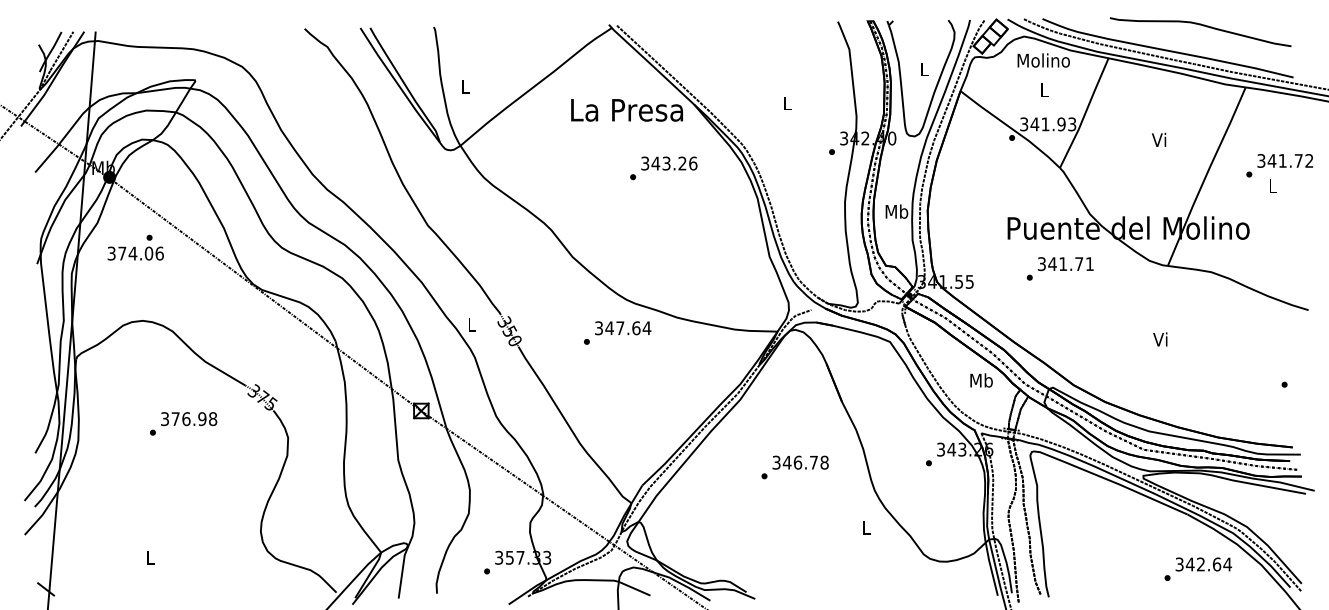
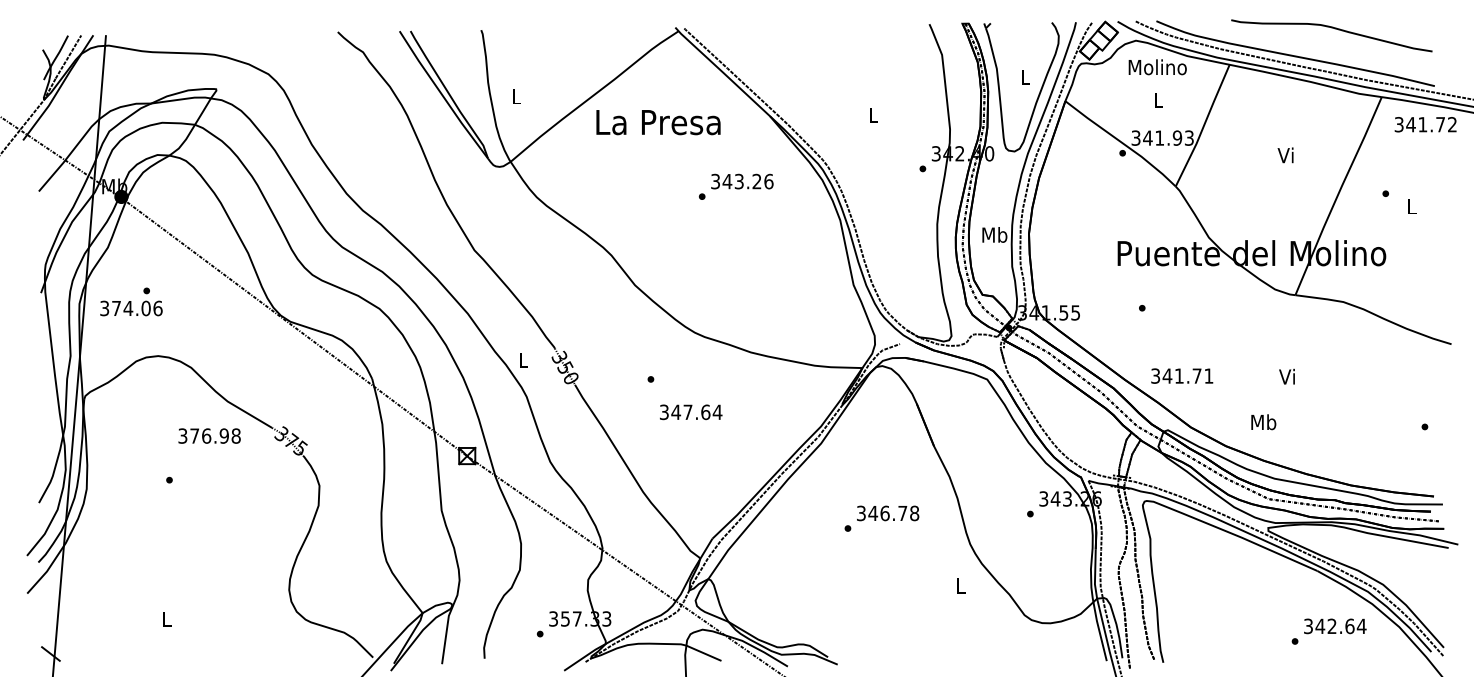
text: (627, 110) -> (658, 122), moved
text: (1285, 160) -> (1425, 124), moved
text: (135, 247) -> (131, 301), moved
text: (1066, 263) -> (1182, 375), moved
text: (623, 328) -> (691, 412), moved
text: (981, 380) -> (1263, 422), moved
text: (189, 418) -> (209, 435), moved

